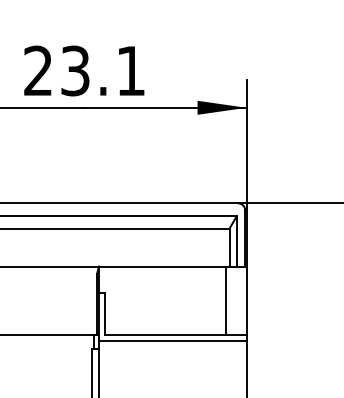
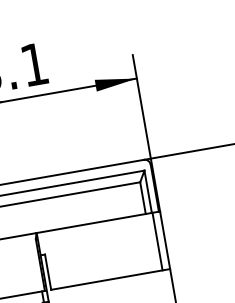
line: (225, 300) -> (157, 241), moved
line: (172, 340) -> (108, 284), removed

